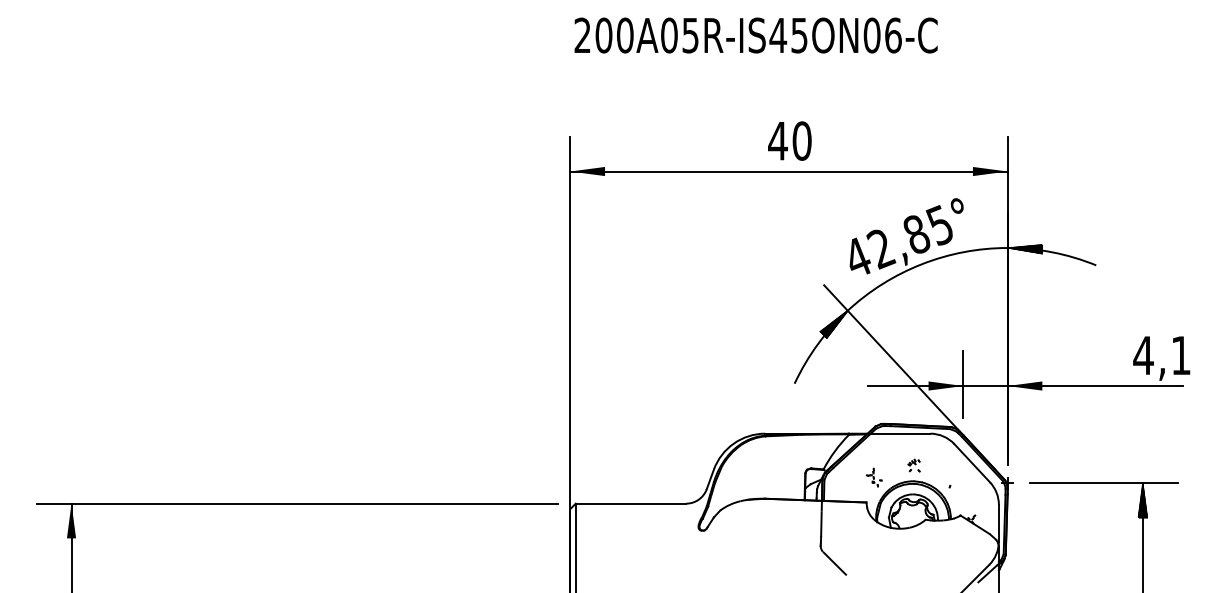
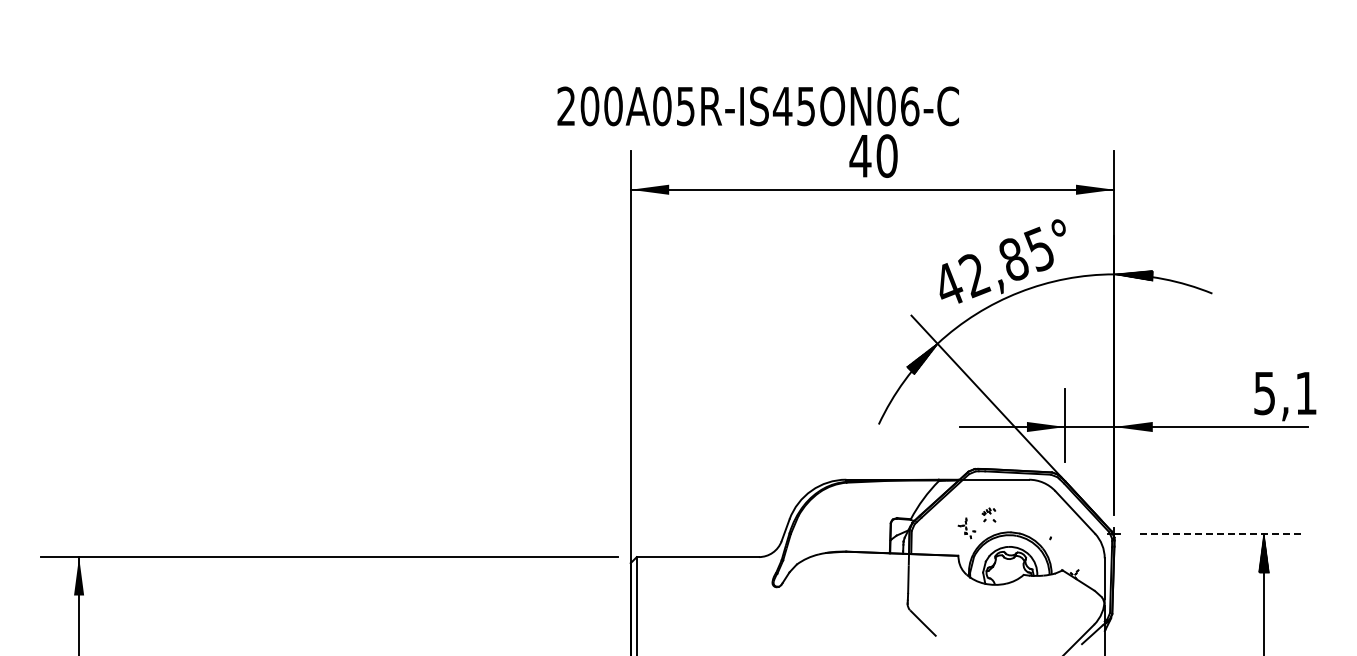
text: (755, 35) -> (757, 106), moved
text: (1143, 355) -> (1264, 393), 4,1 -> 5,1
part: (913, 465) -> (988, 514), moved
line: (1104, 483) -> (1221, 534), solid -> dashed

